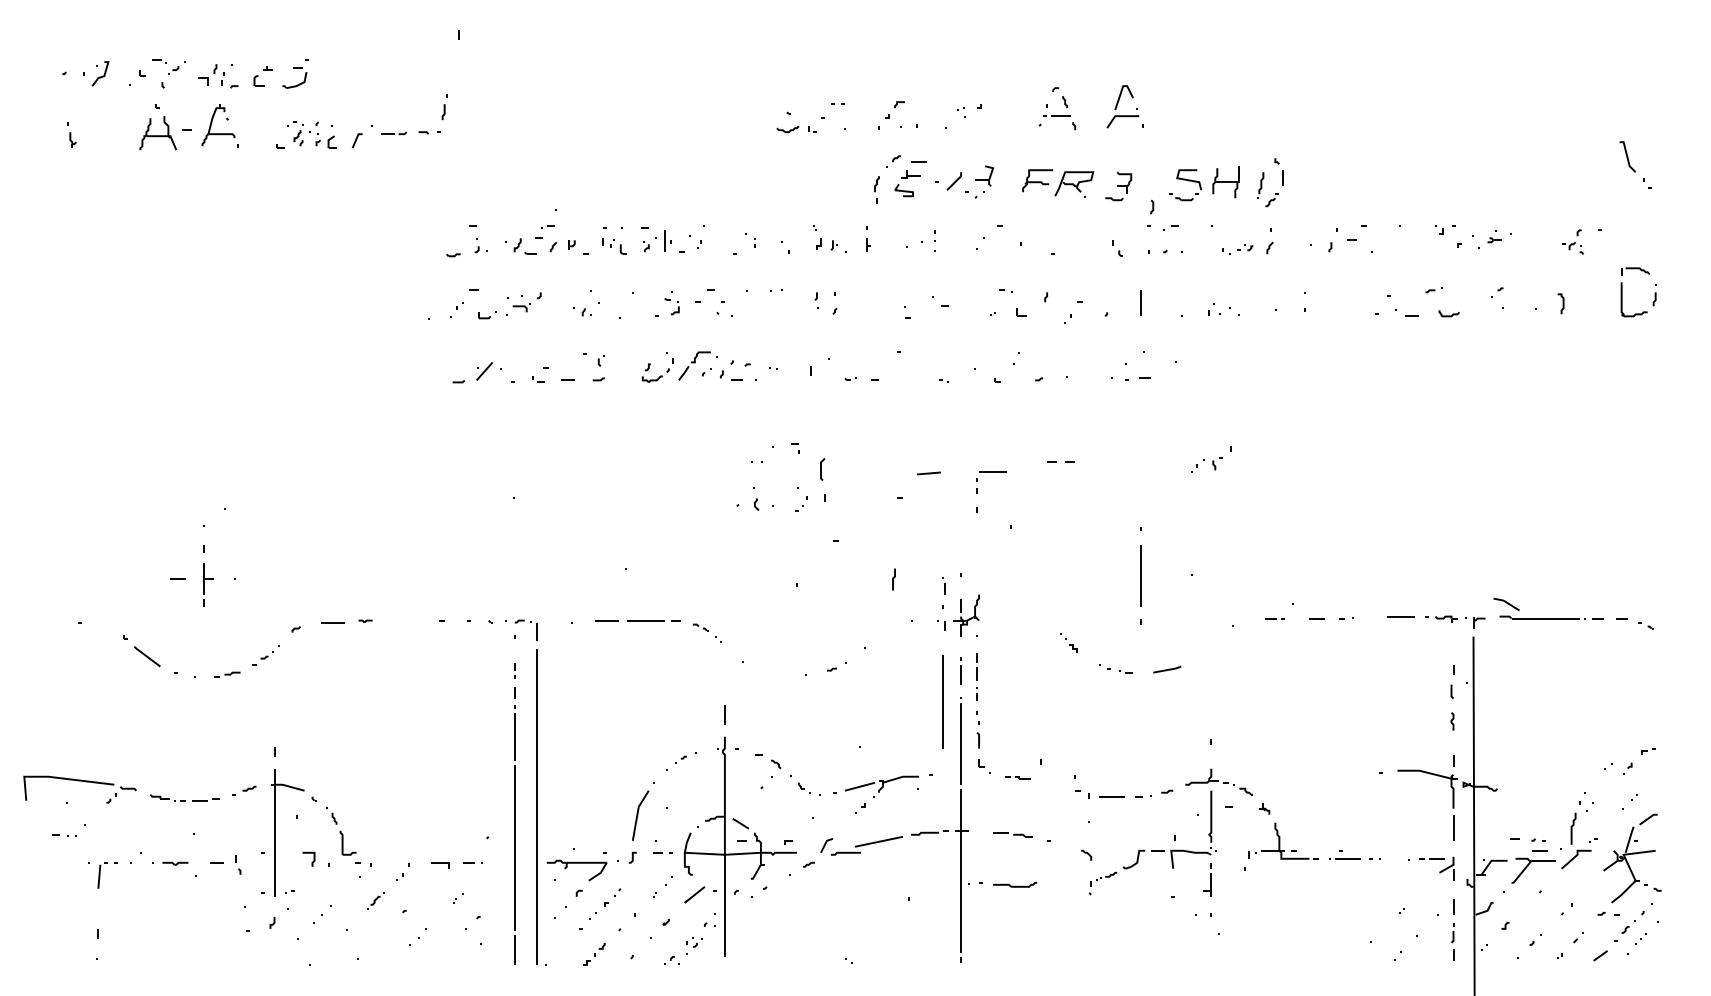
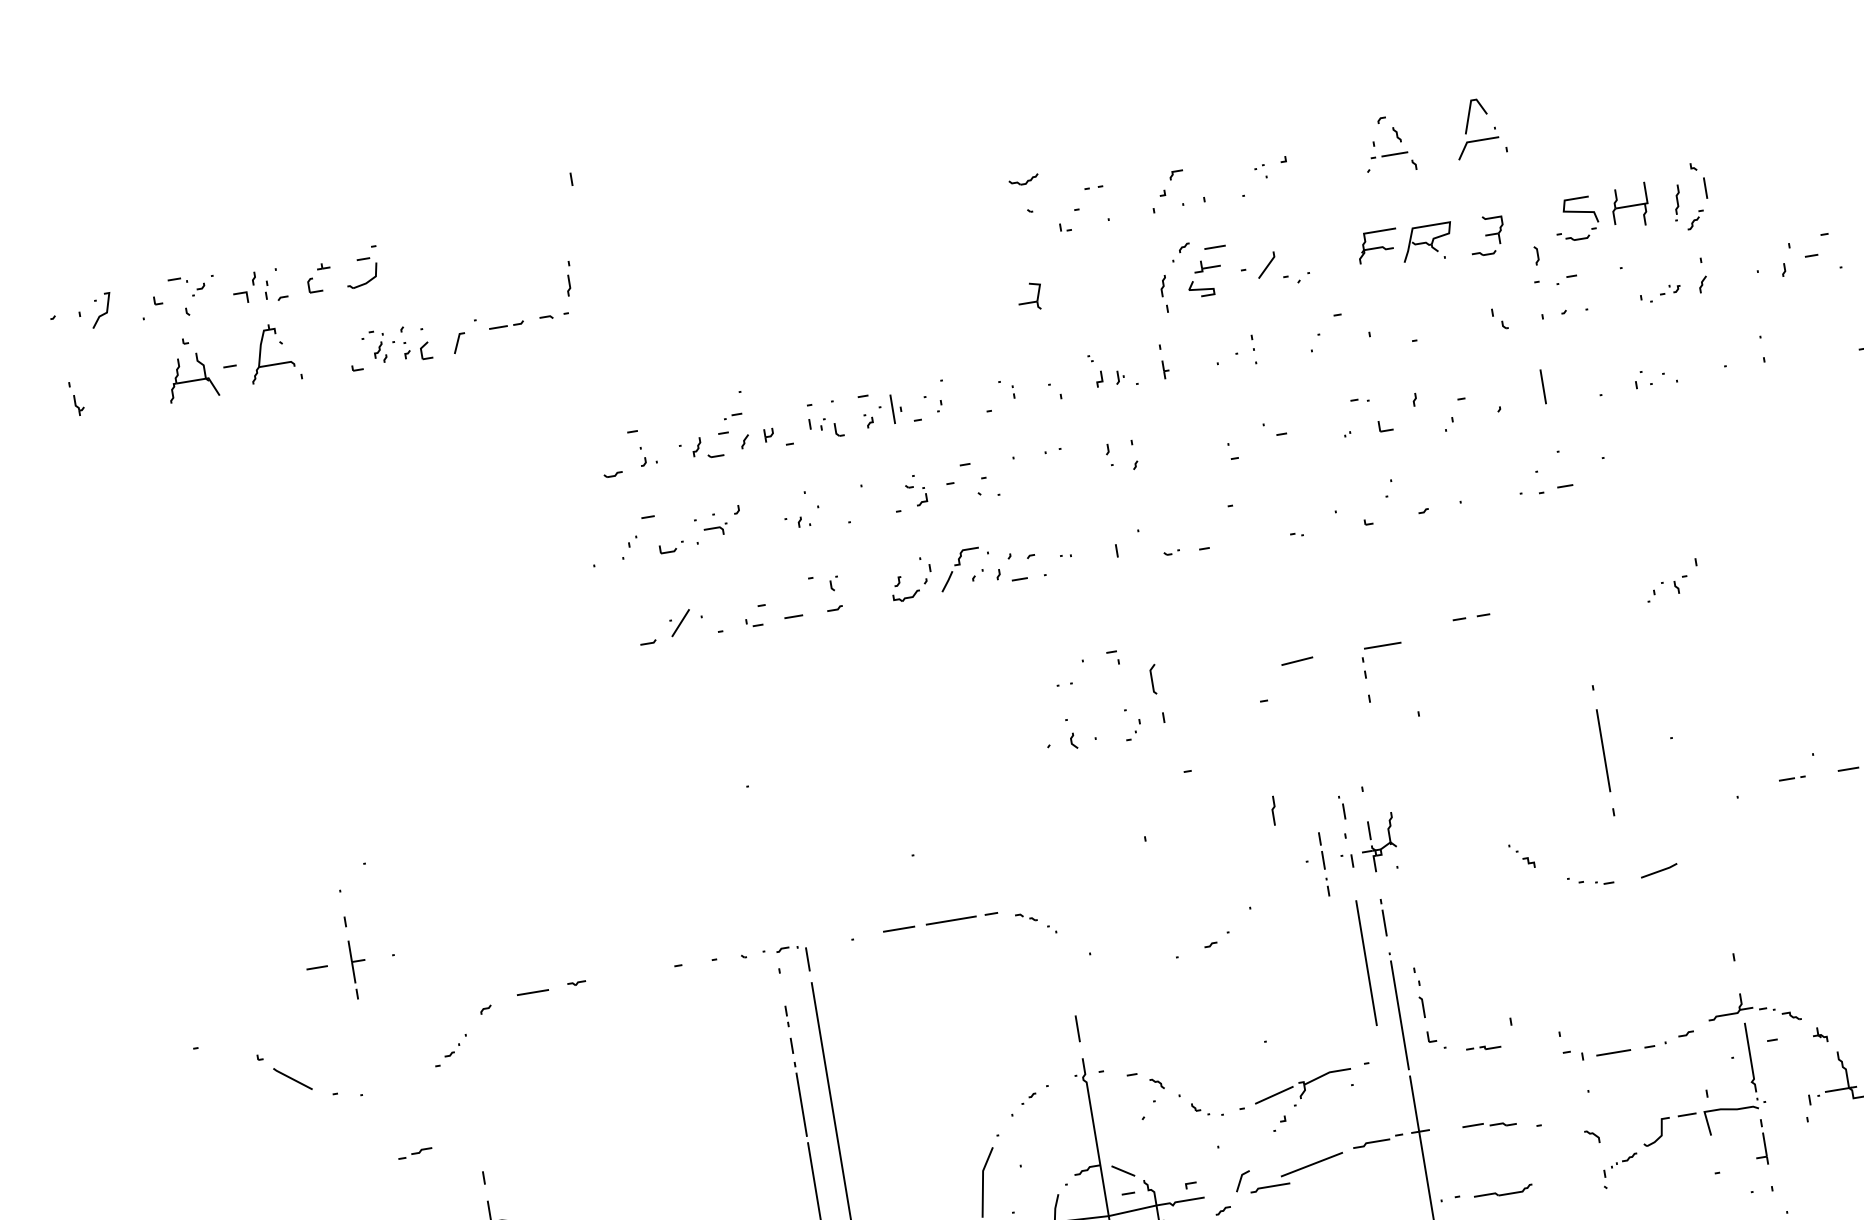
part: (787, 129) -> (1023, 180), moved
part: (984, 175) -> (1030, 296), moved
part: (227, 674) -> (415, 1153), moved
line: (976, 676) -> (1323, 864), moved

